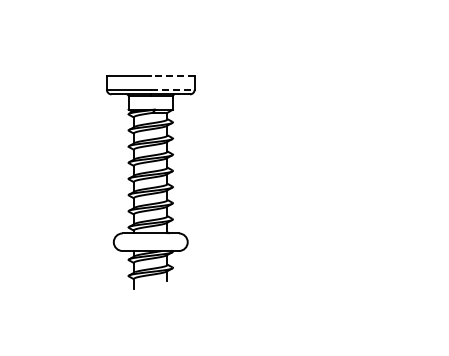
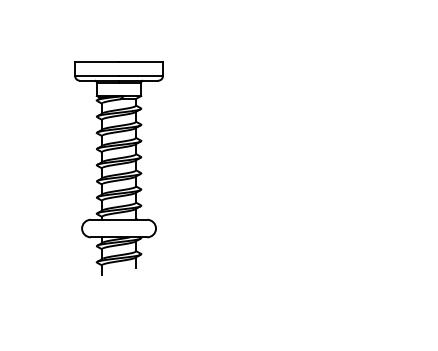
line: (172, 75) -> (140, 61), dashed -> solid
line: (172, 89) -> (140, 75), dashed -> solid

